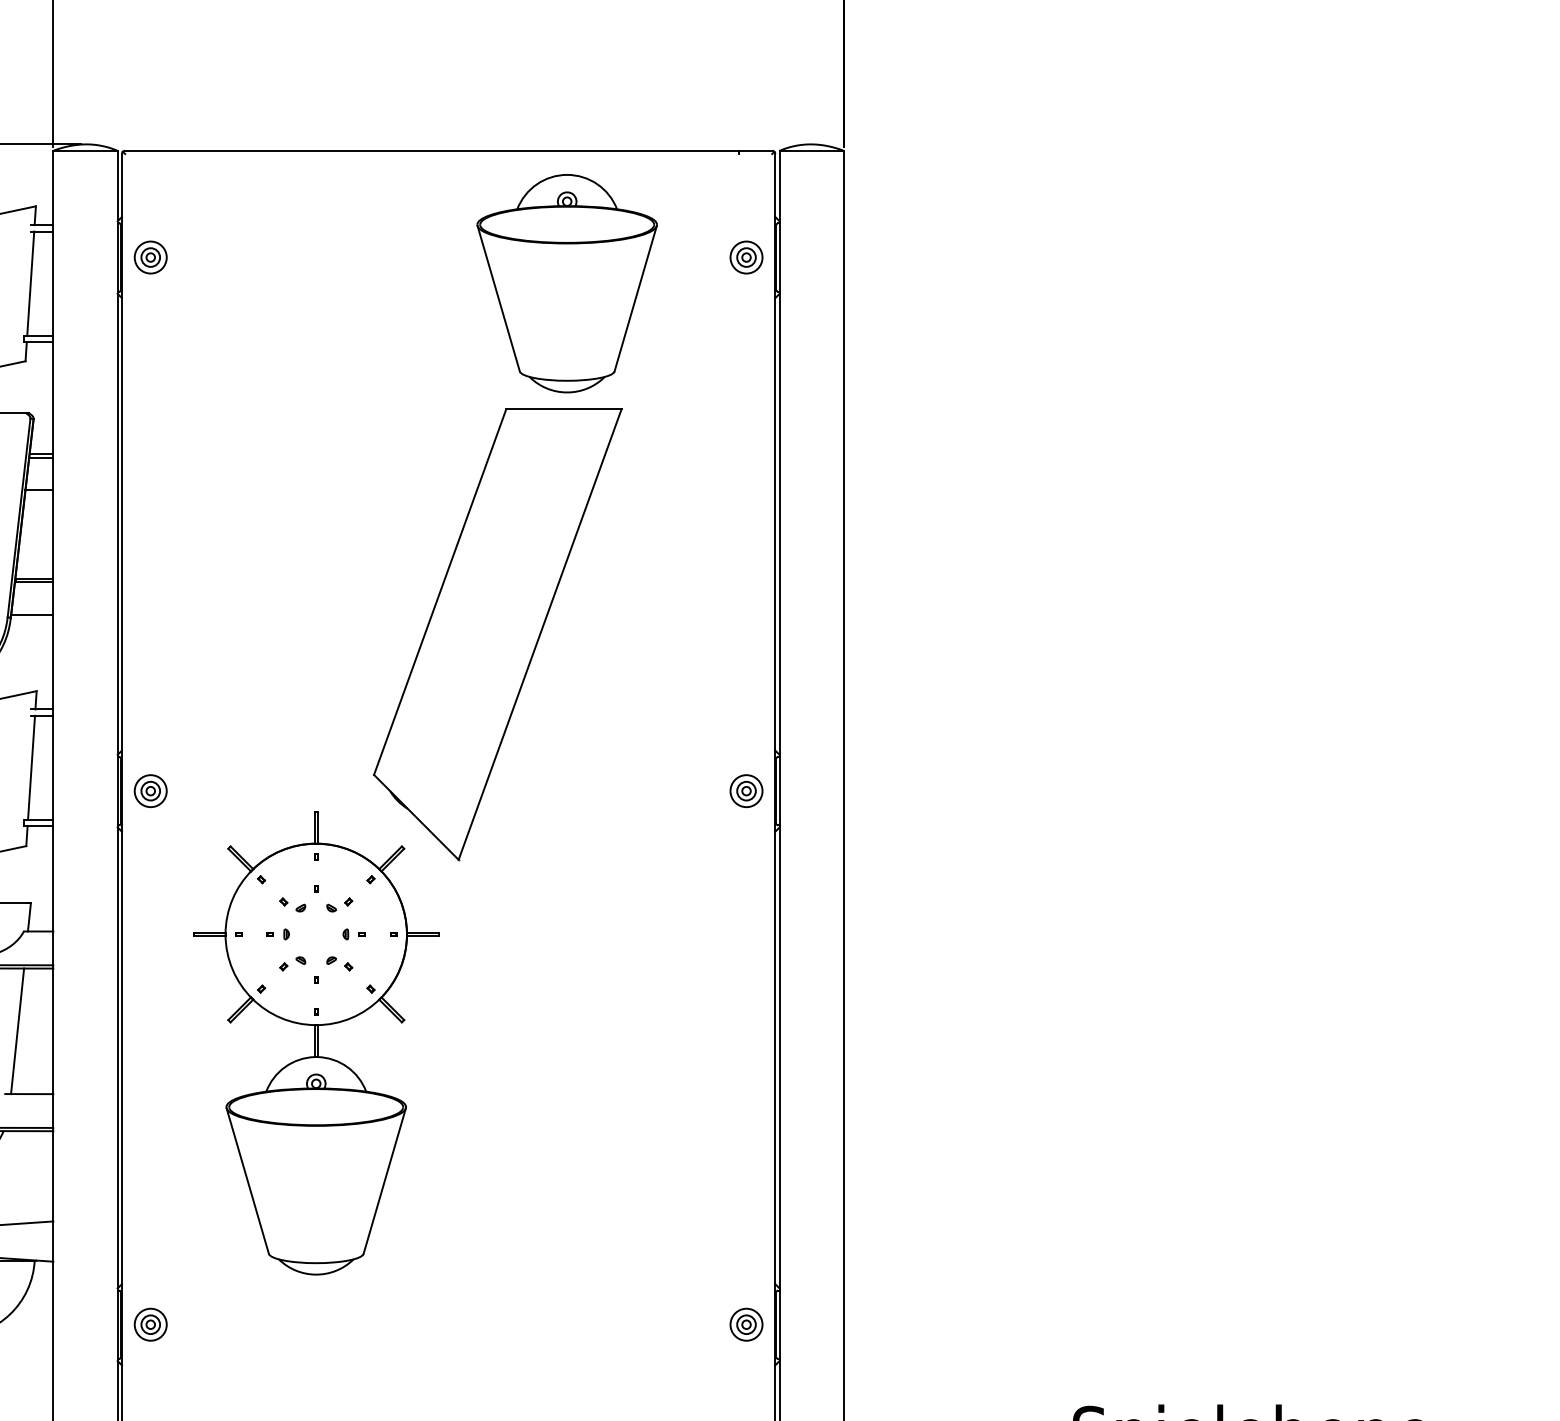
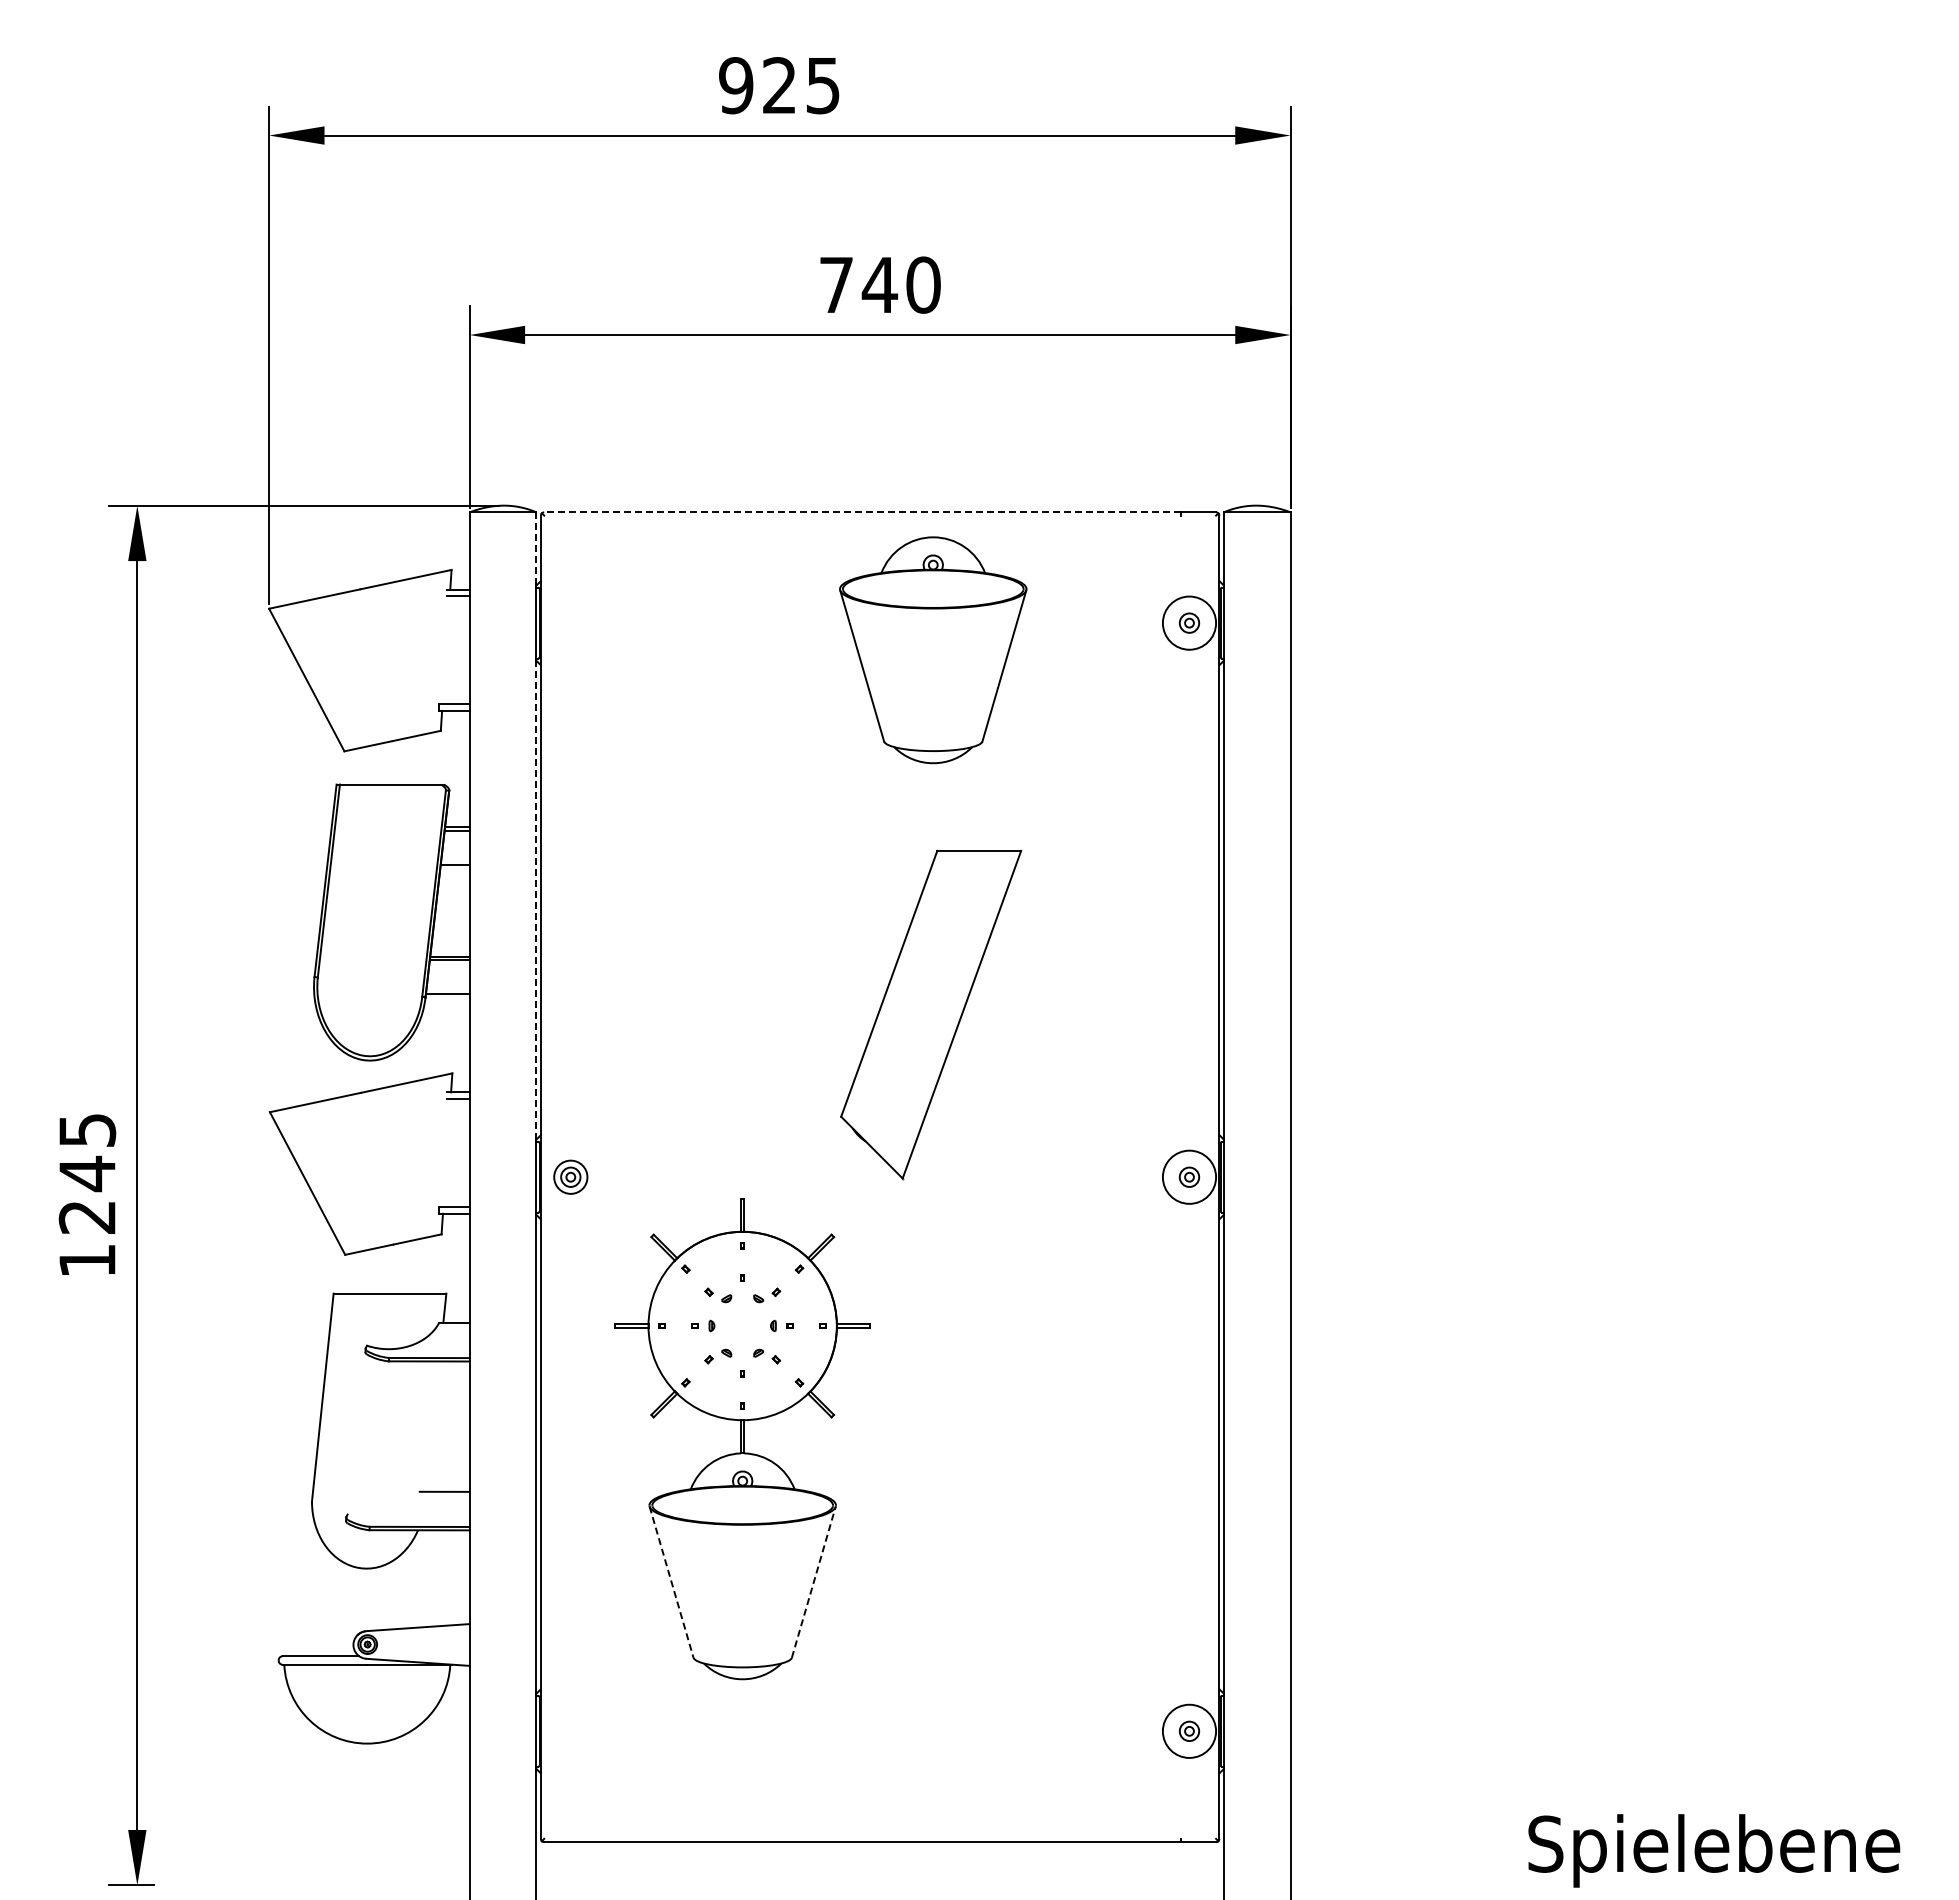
line: (431, 150) -> (862, 512), solid -> dashed
line: (117, 185) -> (536, 548), solid -> dashed
part: (150, 256) -> (570, 622), removed
circle: (746, 256) -> (1189, 622), size x1.6
line: (30, 283) -> (445, 650), removed
part: (567, 283) -> (933, 650), moved
line: (117, 523) -> (536, 899), solid -> dashed
part: (497, 634) -> (930, 1014), size x0.7
line: (31, 768) -> (446, 1153), removed
circle: (746, 790) -> (1189, 1176), size x1.6
line: (17, 1031) -> (432, 1426), removed
line: (247, 1181) -> (671, 1582), solid -> dashed
line: (384, 1181) -> (813, 1582), solid -> dashed
part: (150, 1323) -> (570, 1730), removed
circle: (746, 1323) -> (1189, 1730), size x1.6

